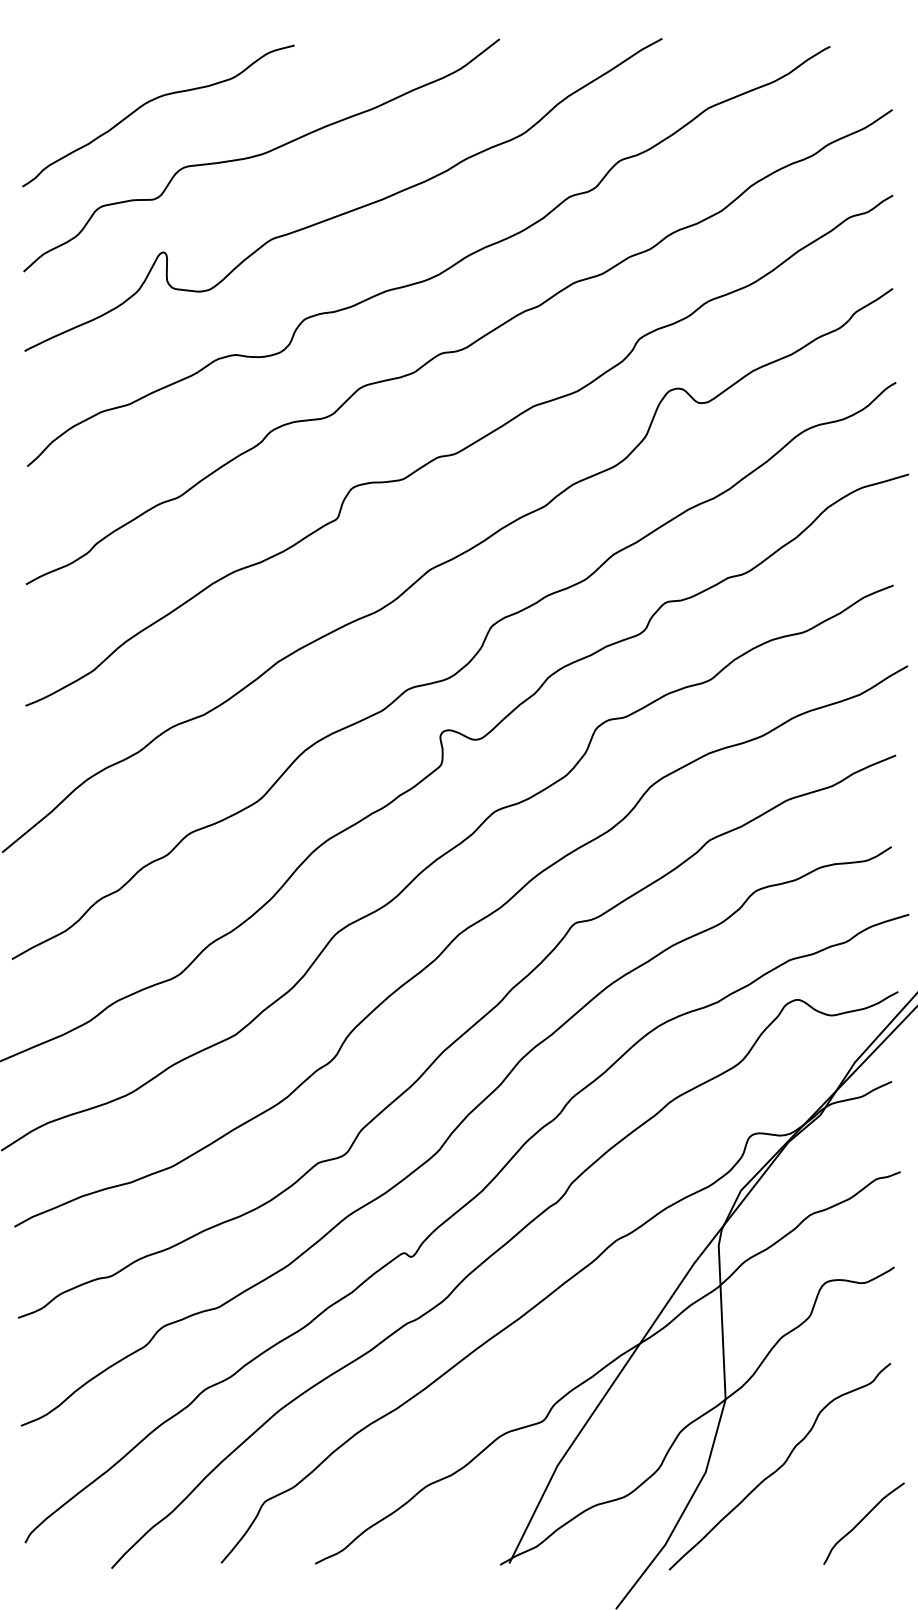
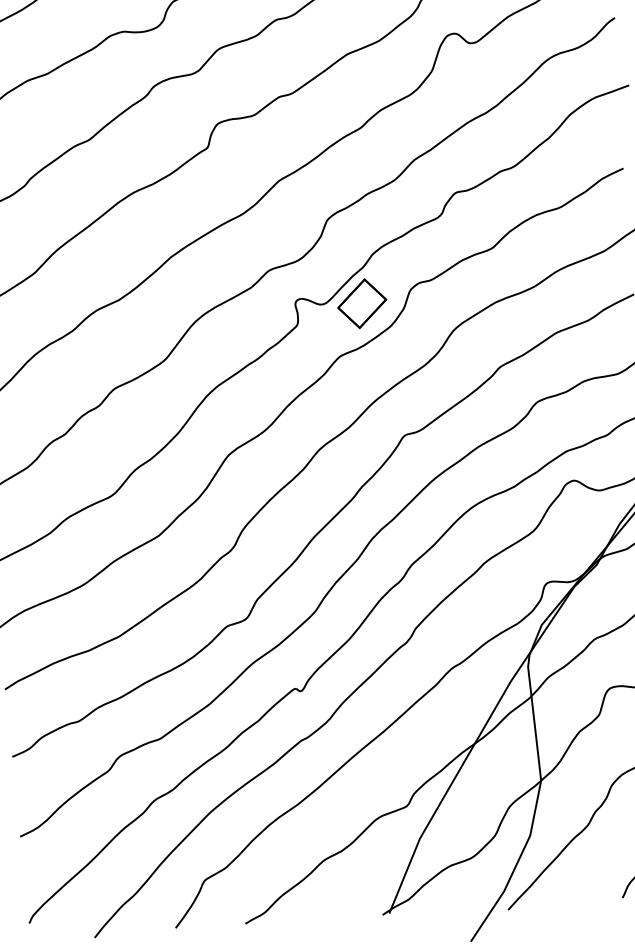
part: (529, 742) -> (361, 303), added

